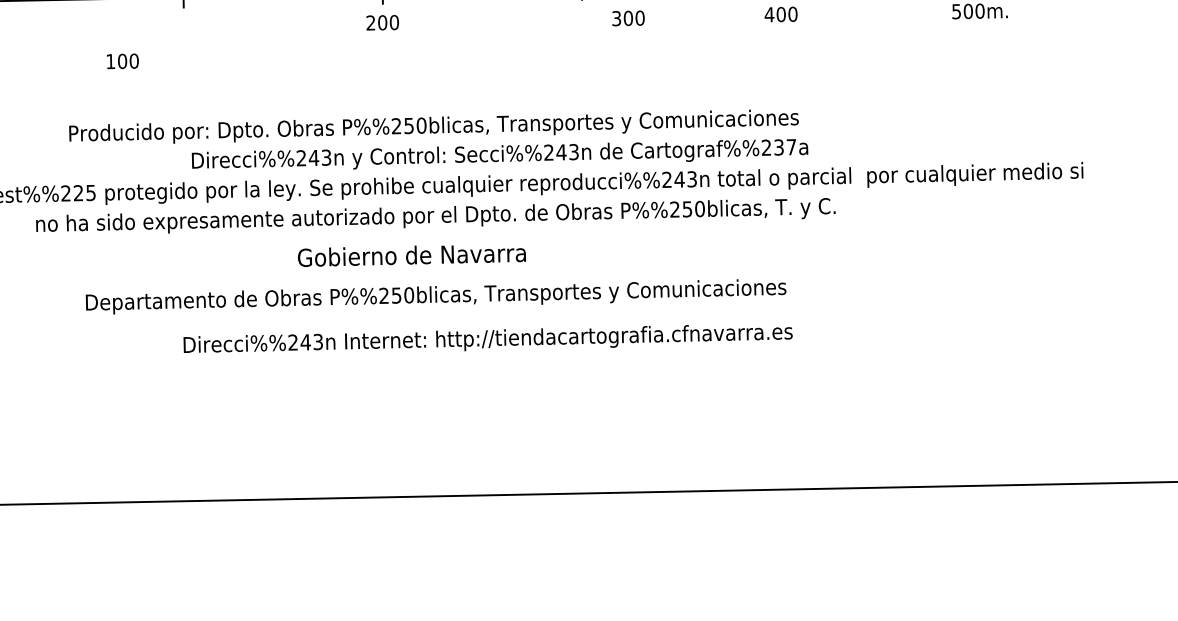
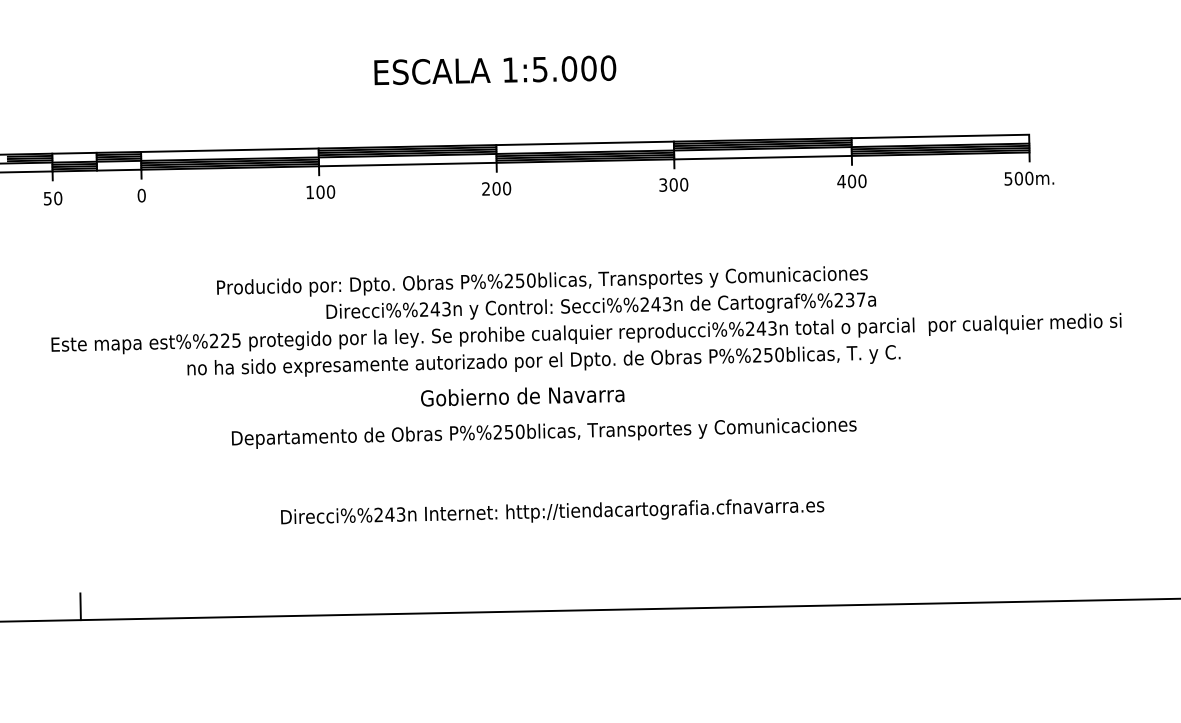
text: (628, 17) -> (673, 184), moved
text: (122, 61) -> (320, 192), moved
text: (487, 338) -> (552, 511), moved

